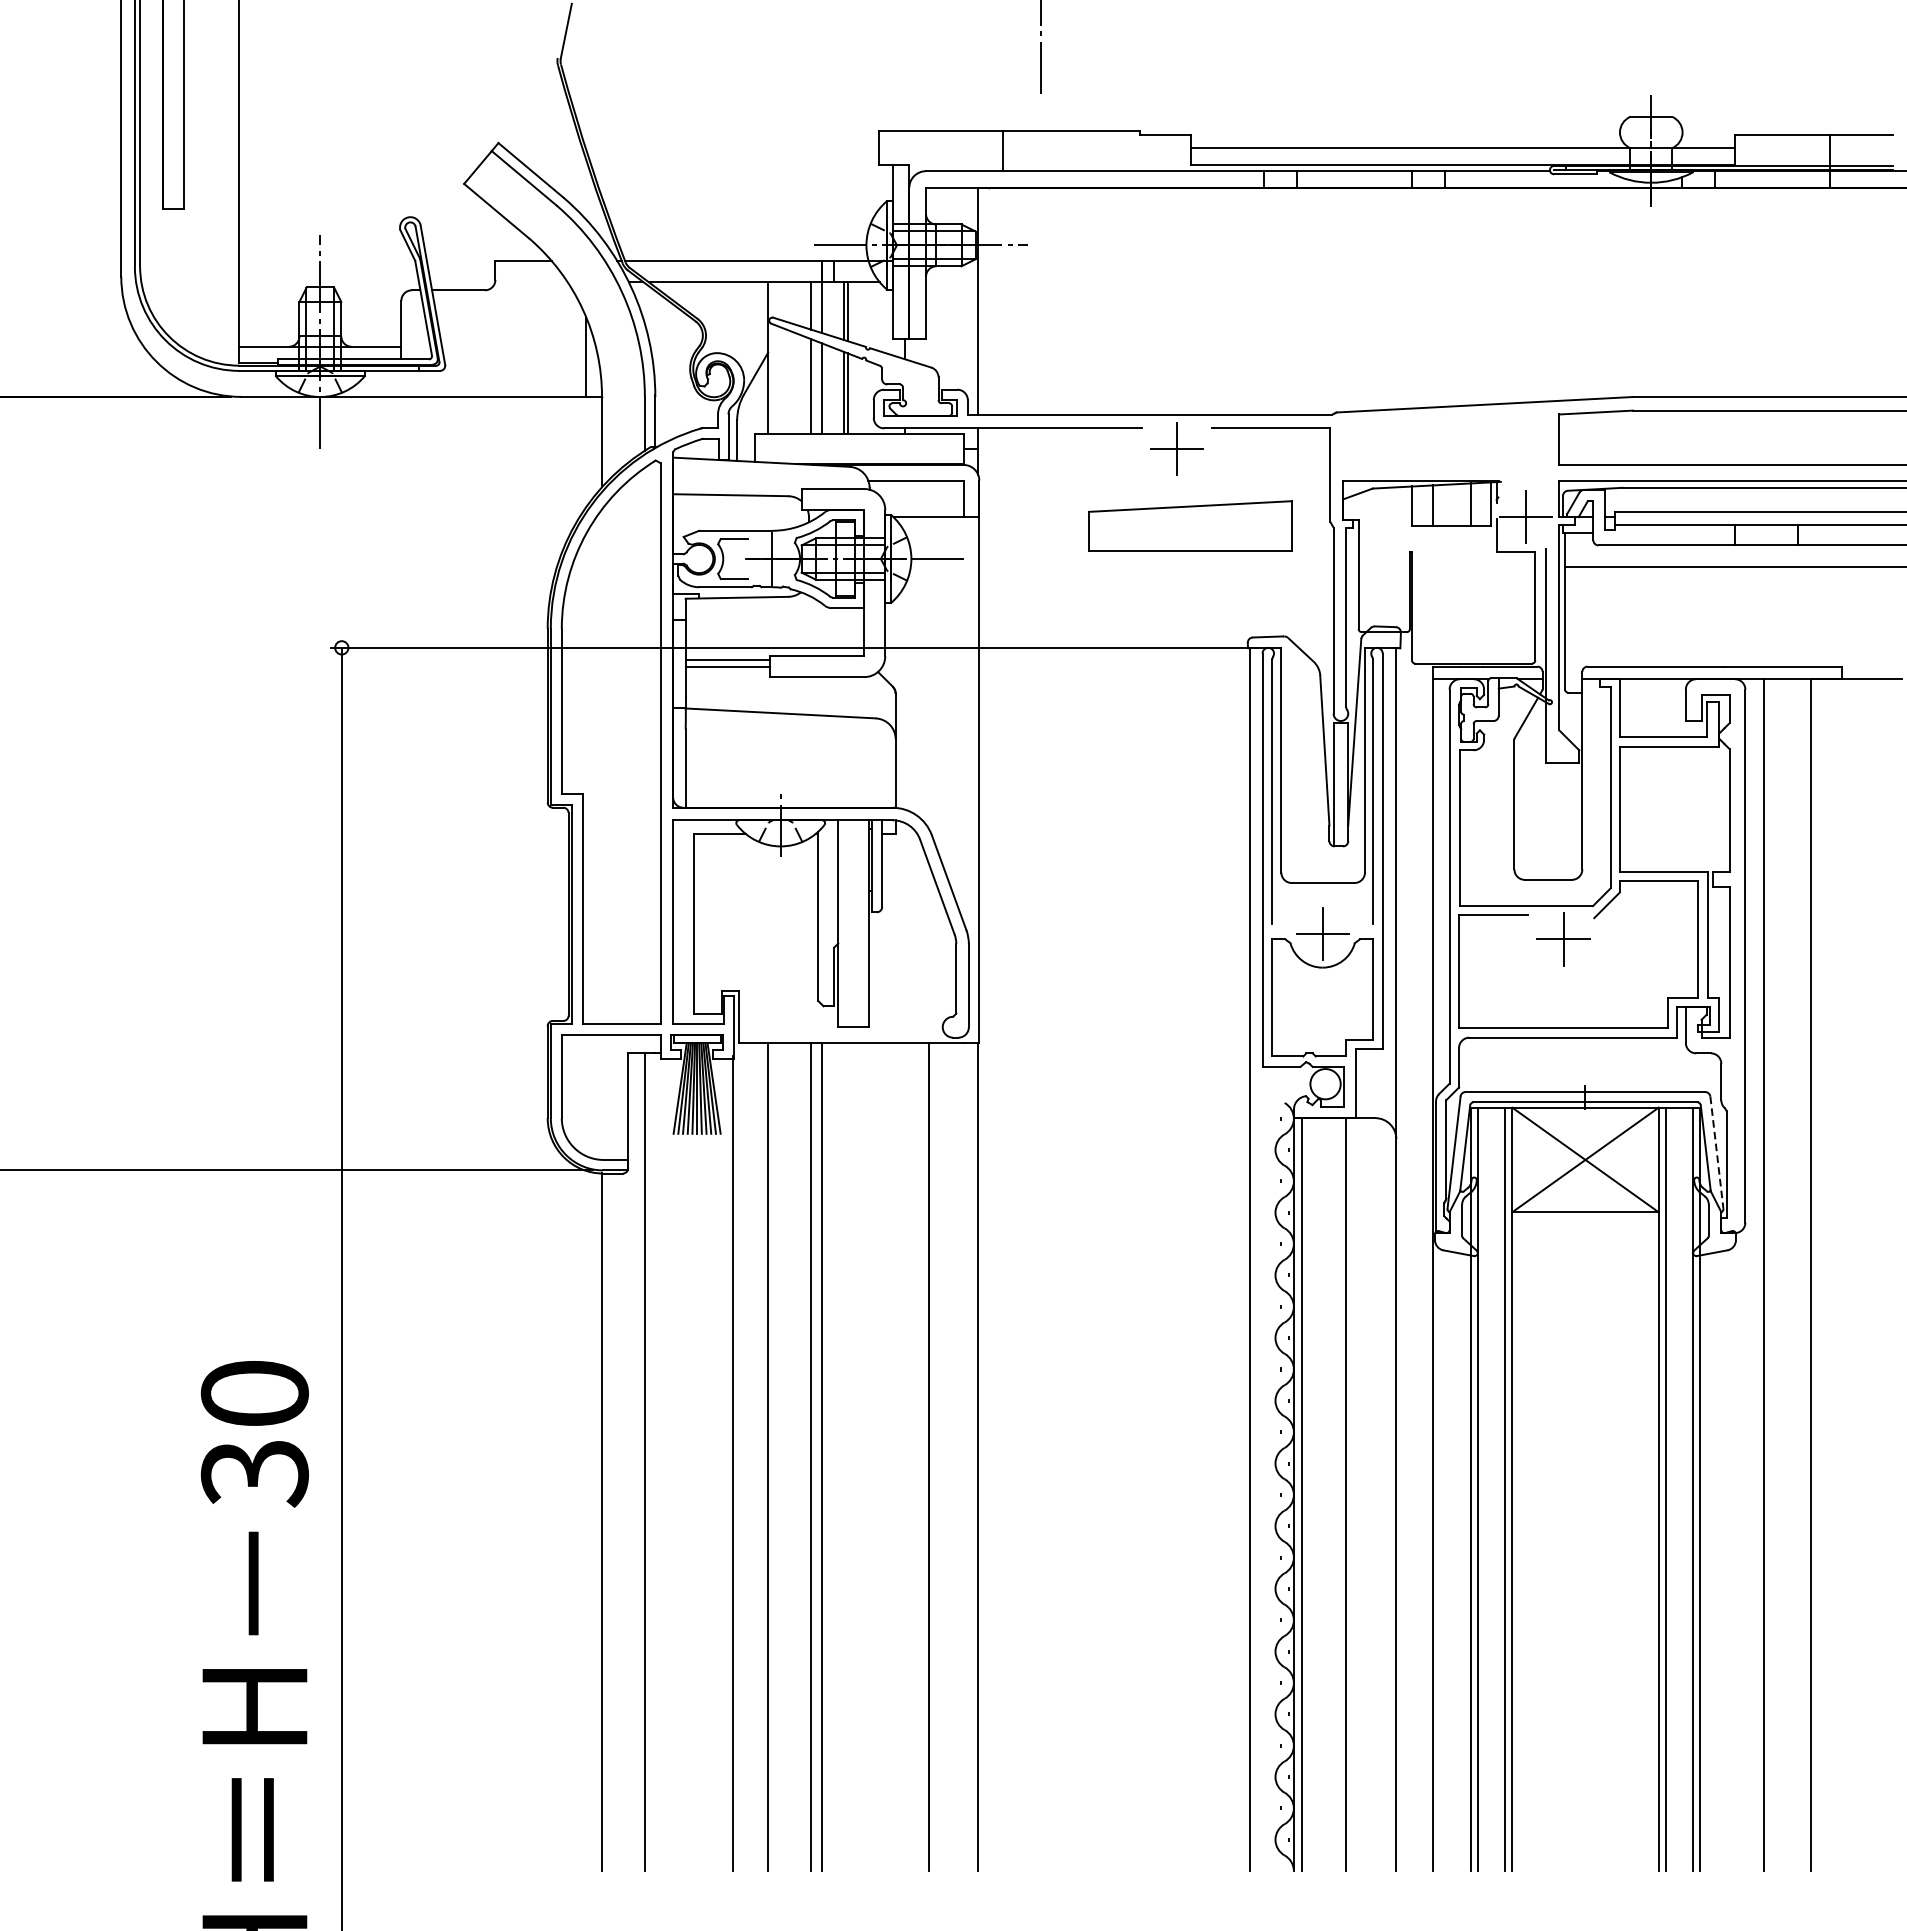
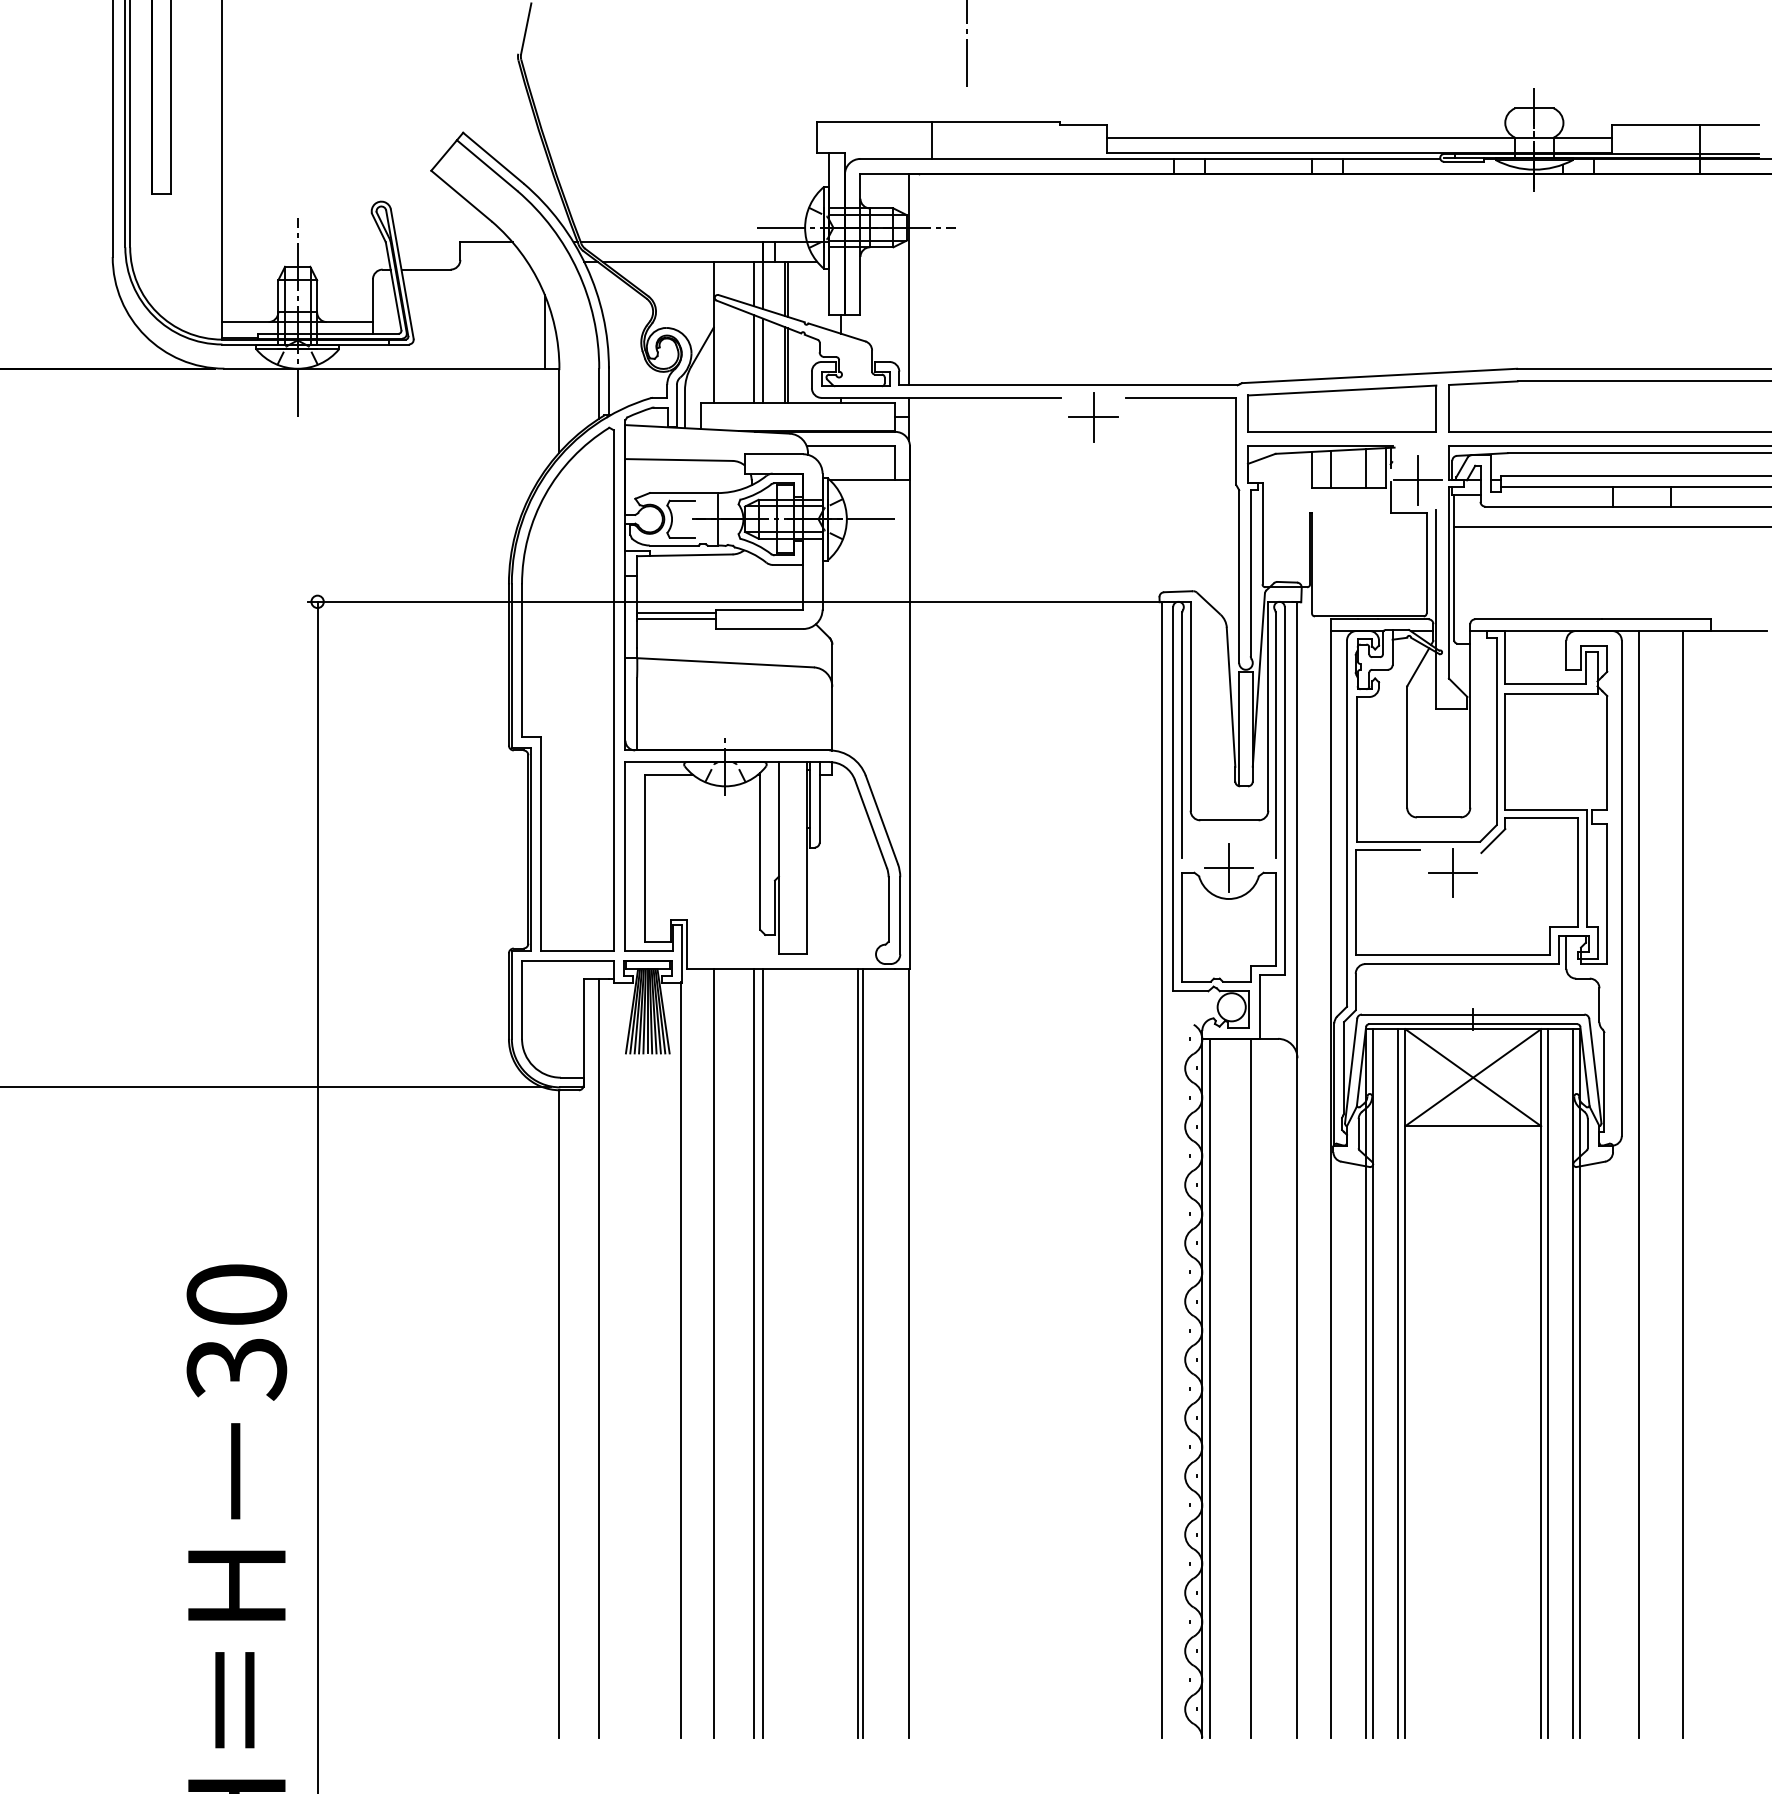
part: (1190, 525) -> (1342, 408), moved
line: (1717, 1152) -> (1595, 1070), dashed -> solid
line: (922, 1456) -> (857, 1353), added

